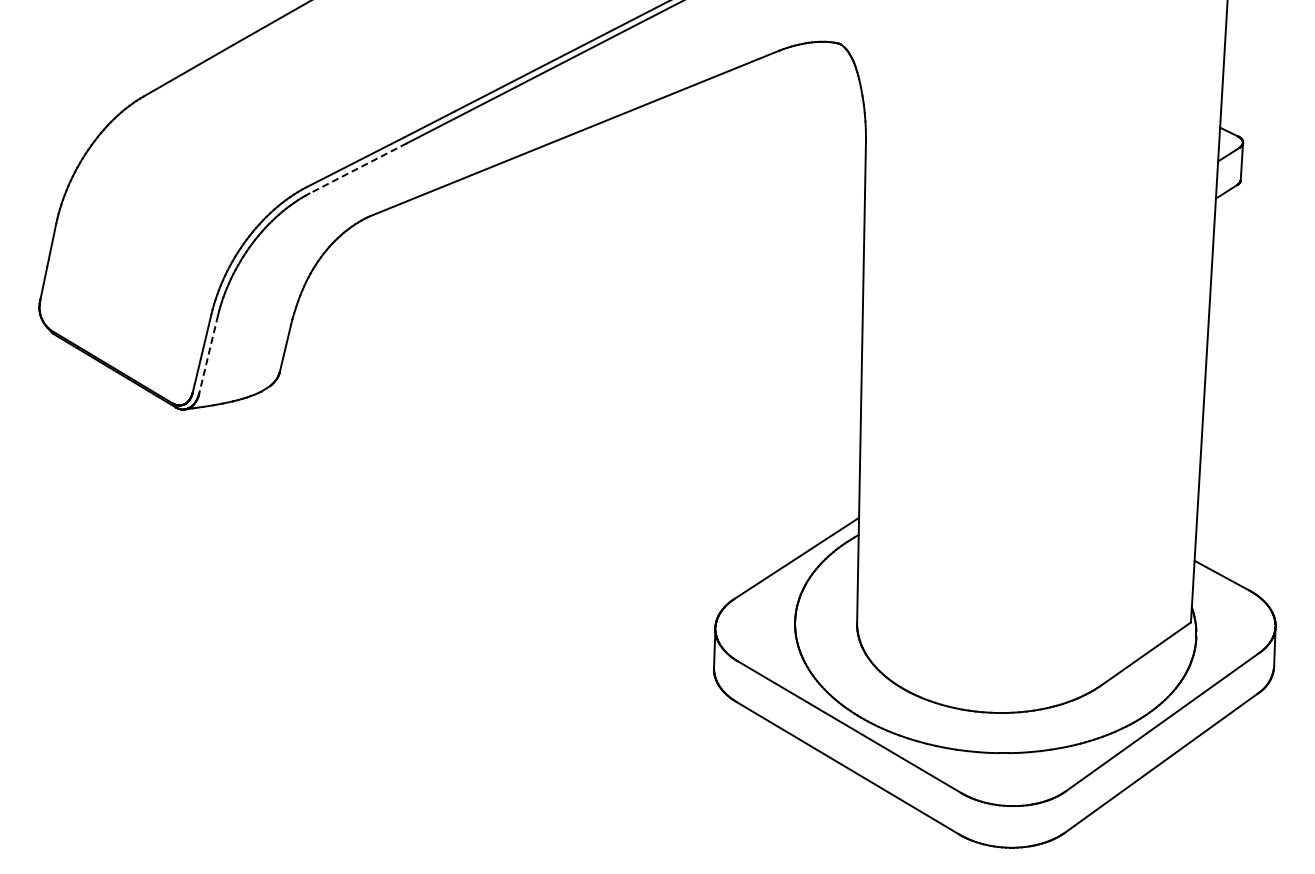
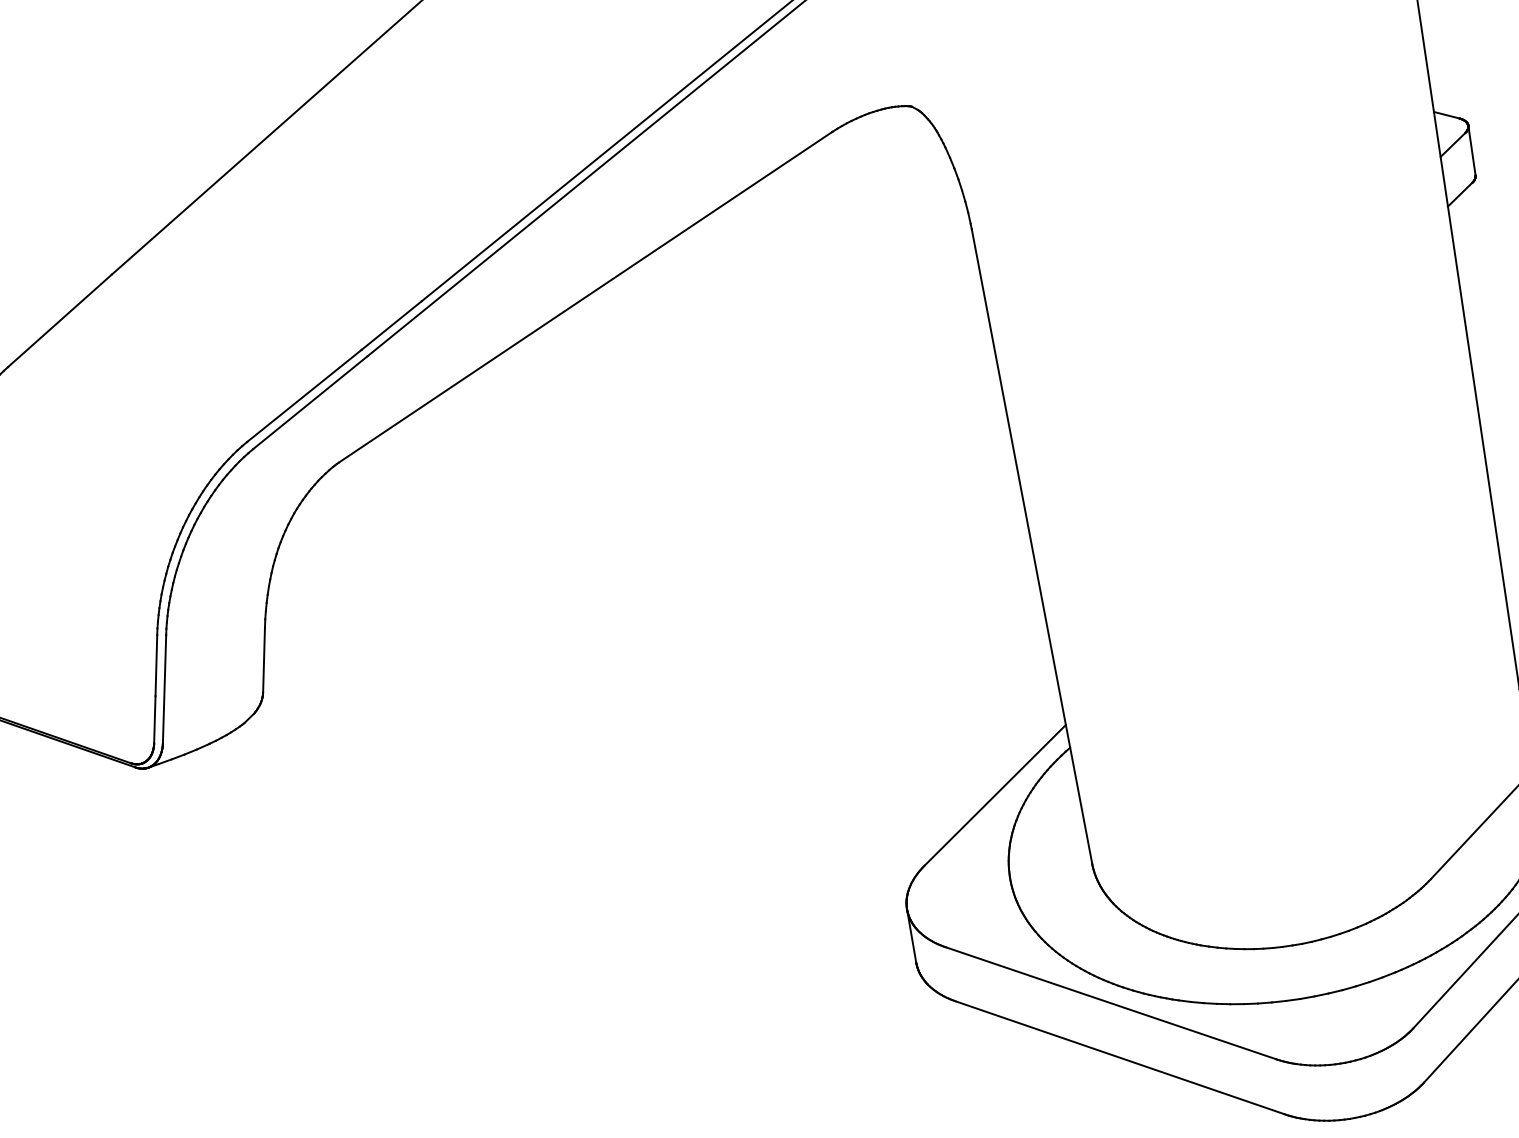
line: (358, 168) -> (310, 402), dashed -> solid
line: (208, 355) -> (164, 690), dashed -> solid

